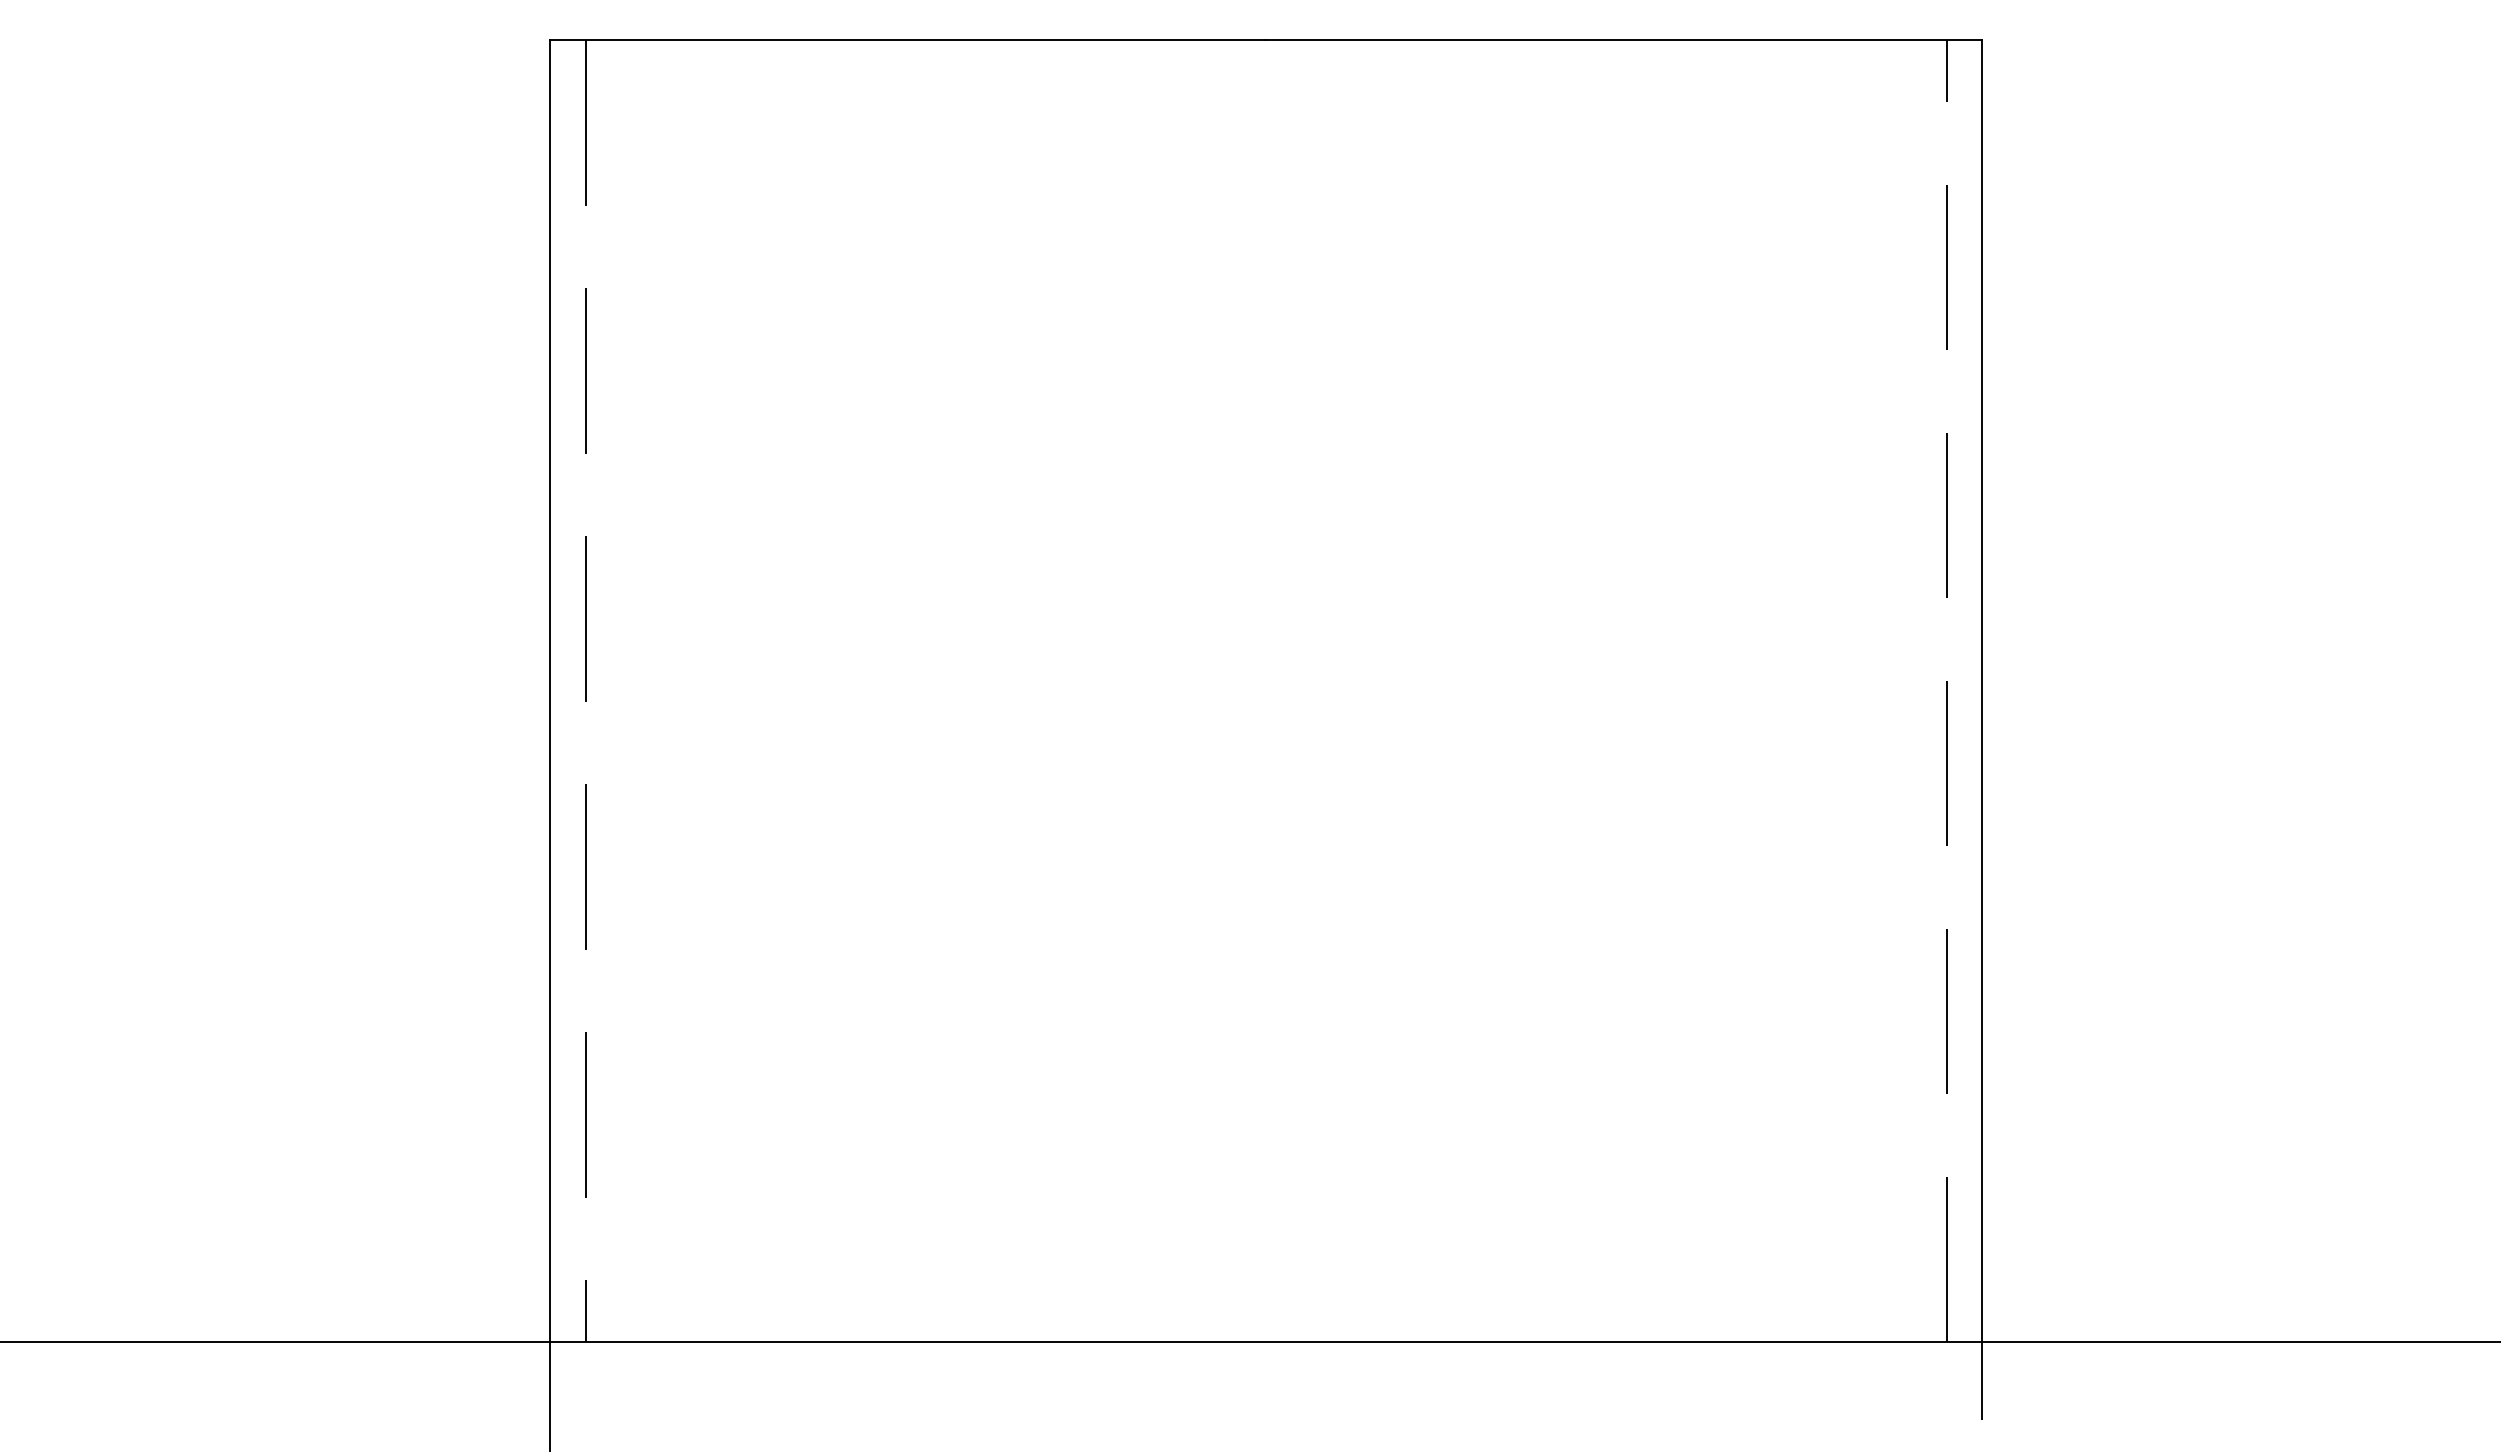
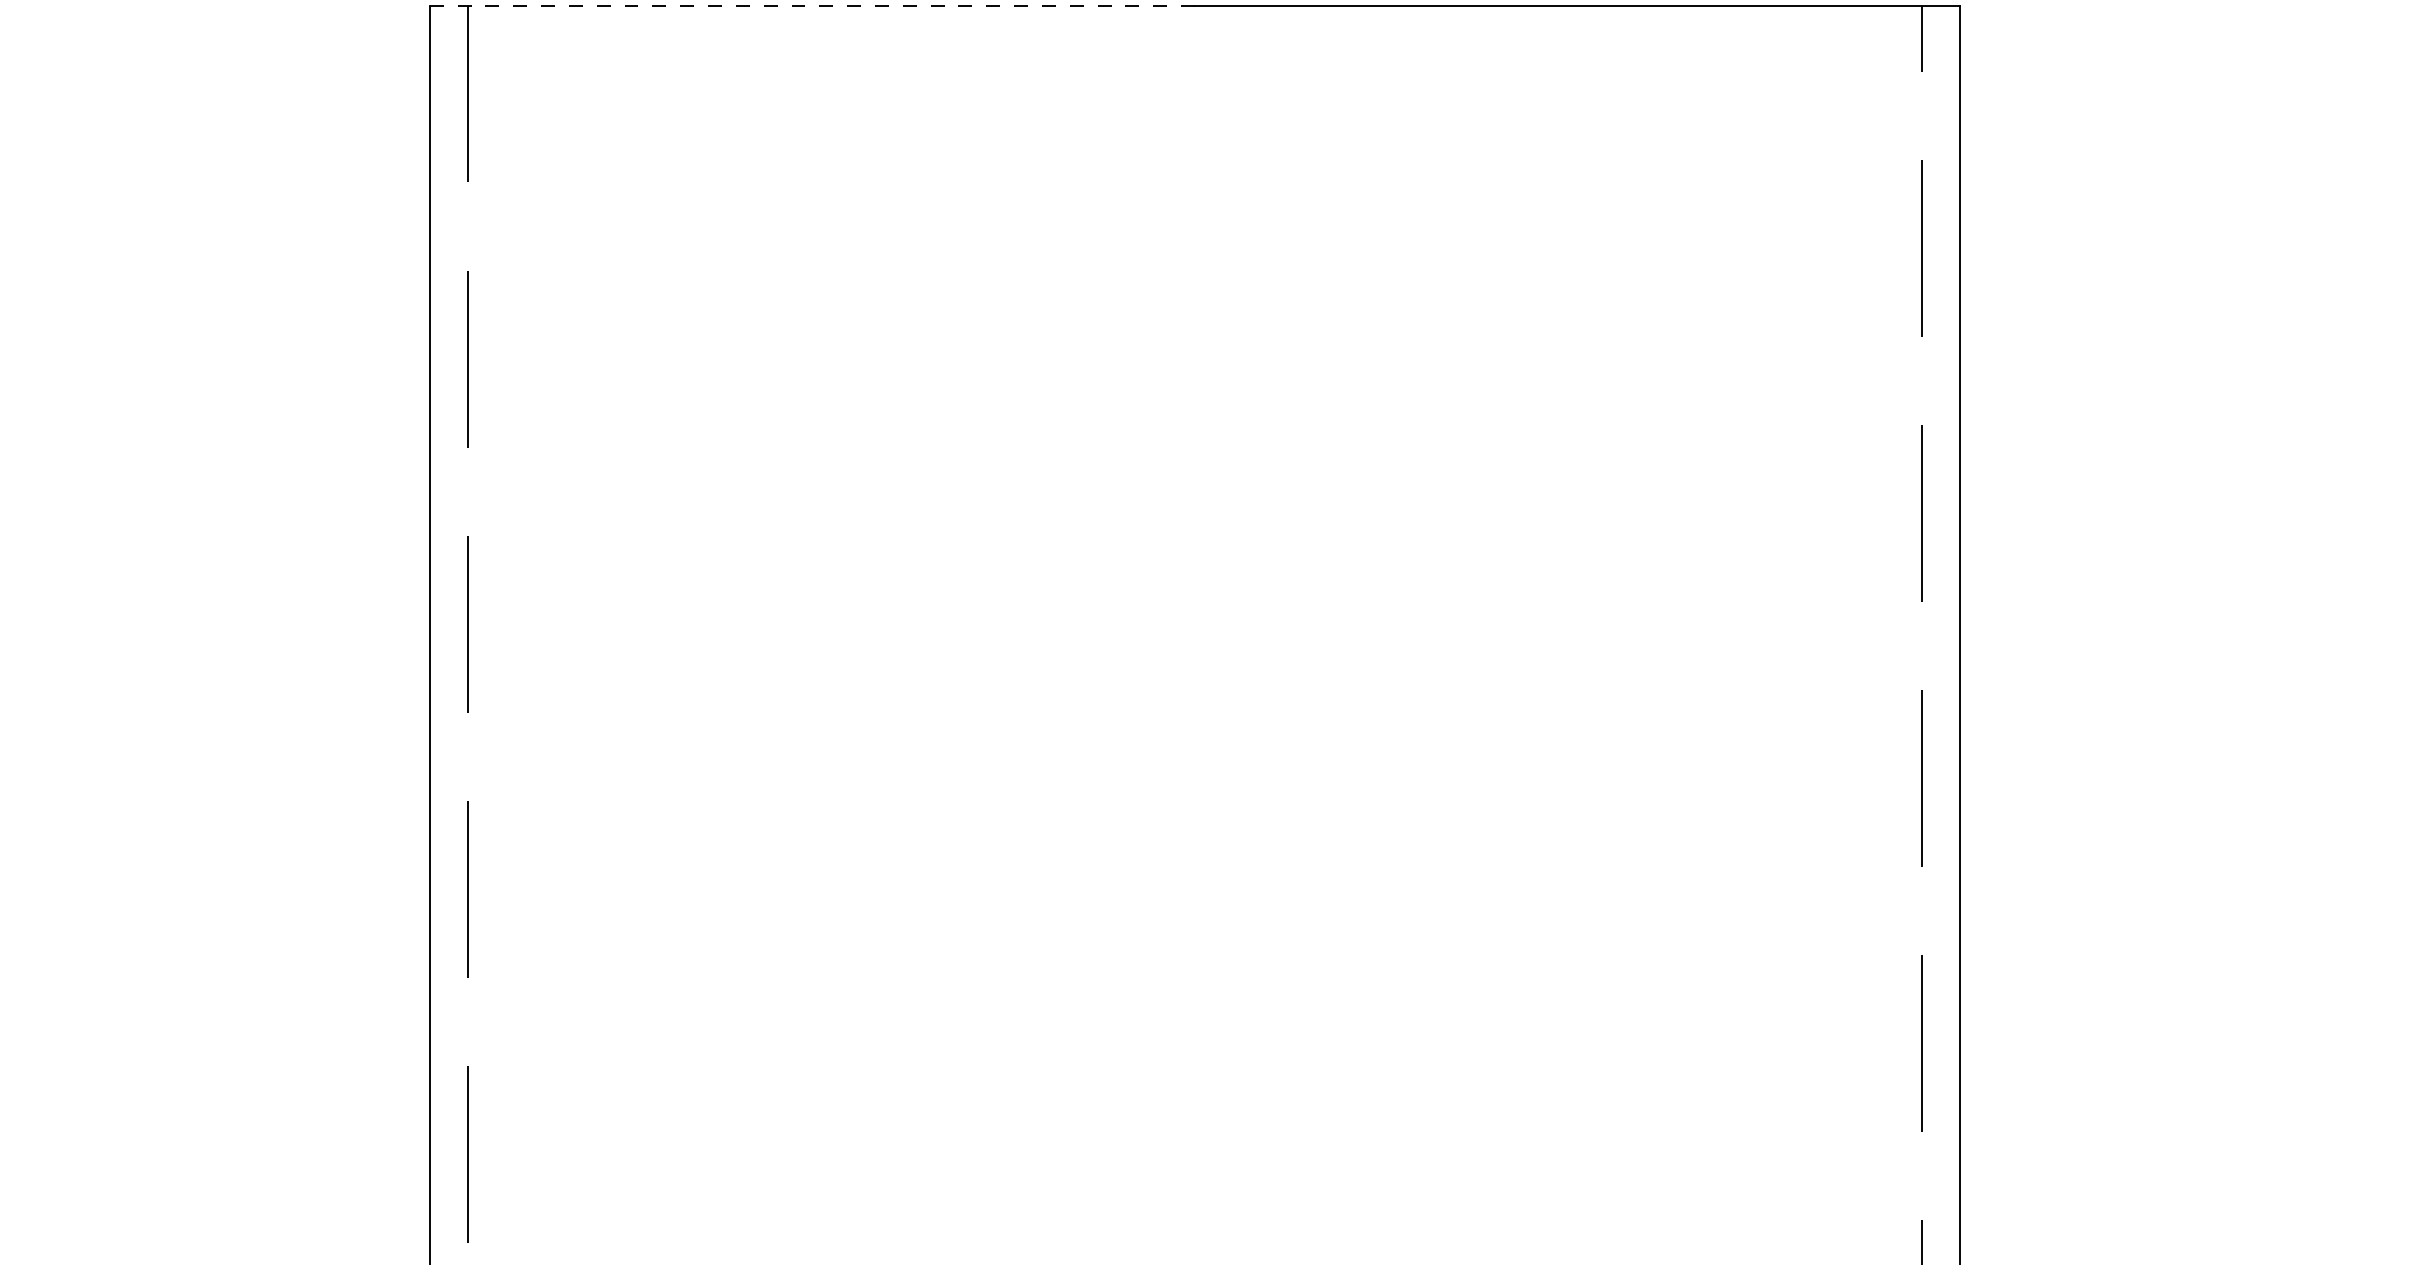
line: (908, 40) -> (812, 6), solid -> dashed

